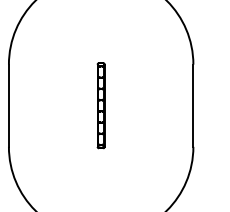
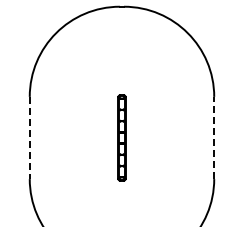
line: (193, 105) -> (214, 137), solid -> dashed
line: (8, 106) -> (29, 138), solid -> dashed

